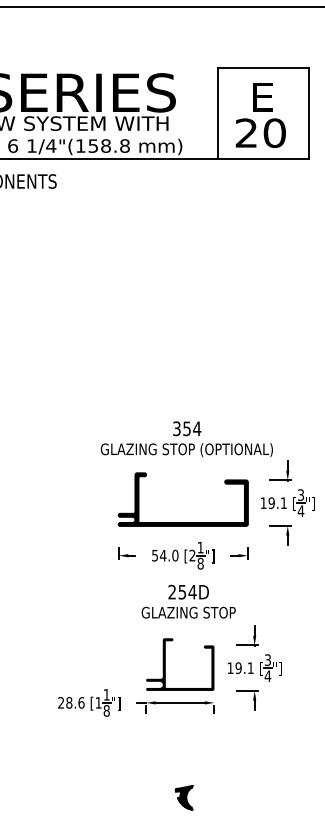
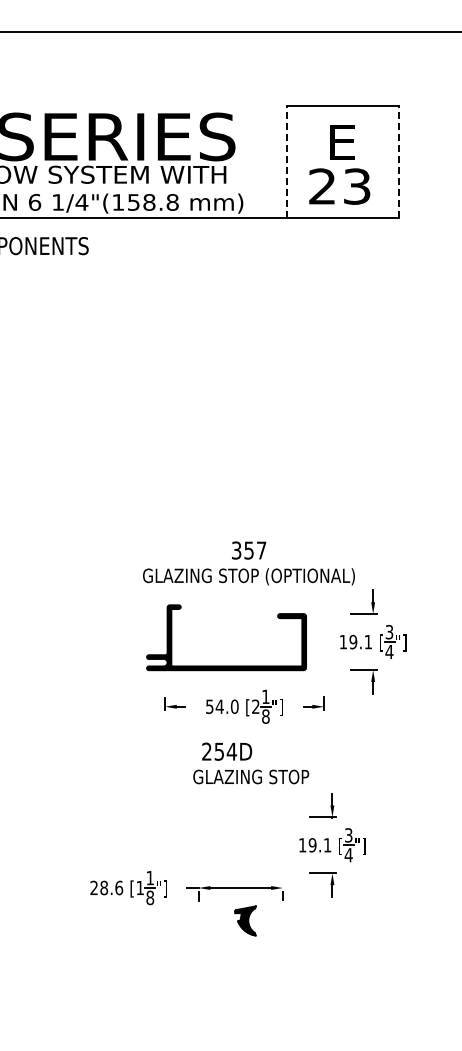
line: (217, 113) -> (286, 162), solid -> dashed
line: (308, 113) -> (398, 162), solid -> dashed
text: (274, 133) -> (356, 186), 20 -> 23
text: (197, 428) -> (261, 550), 354 -> 357
part: (183, 522) -> (226, 665), moved
text: (188, 592) -> (227, 751), moved
part: (165, 664) -> (222, 840), removed
part: (184, 797) -> (245, 920), moved

